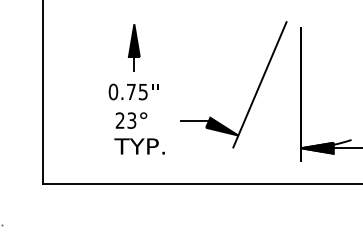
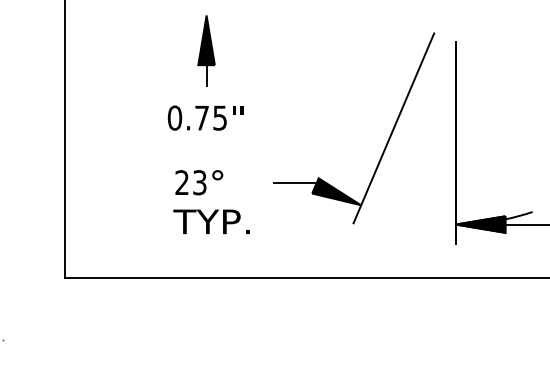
part: (133, 62) -> (205, 73), moved

